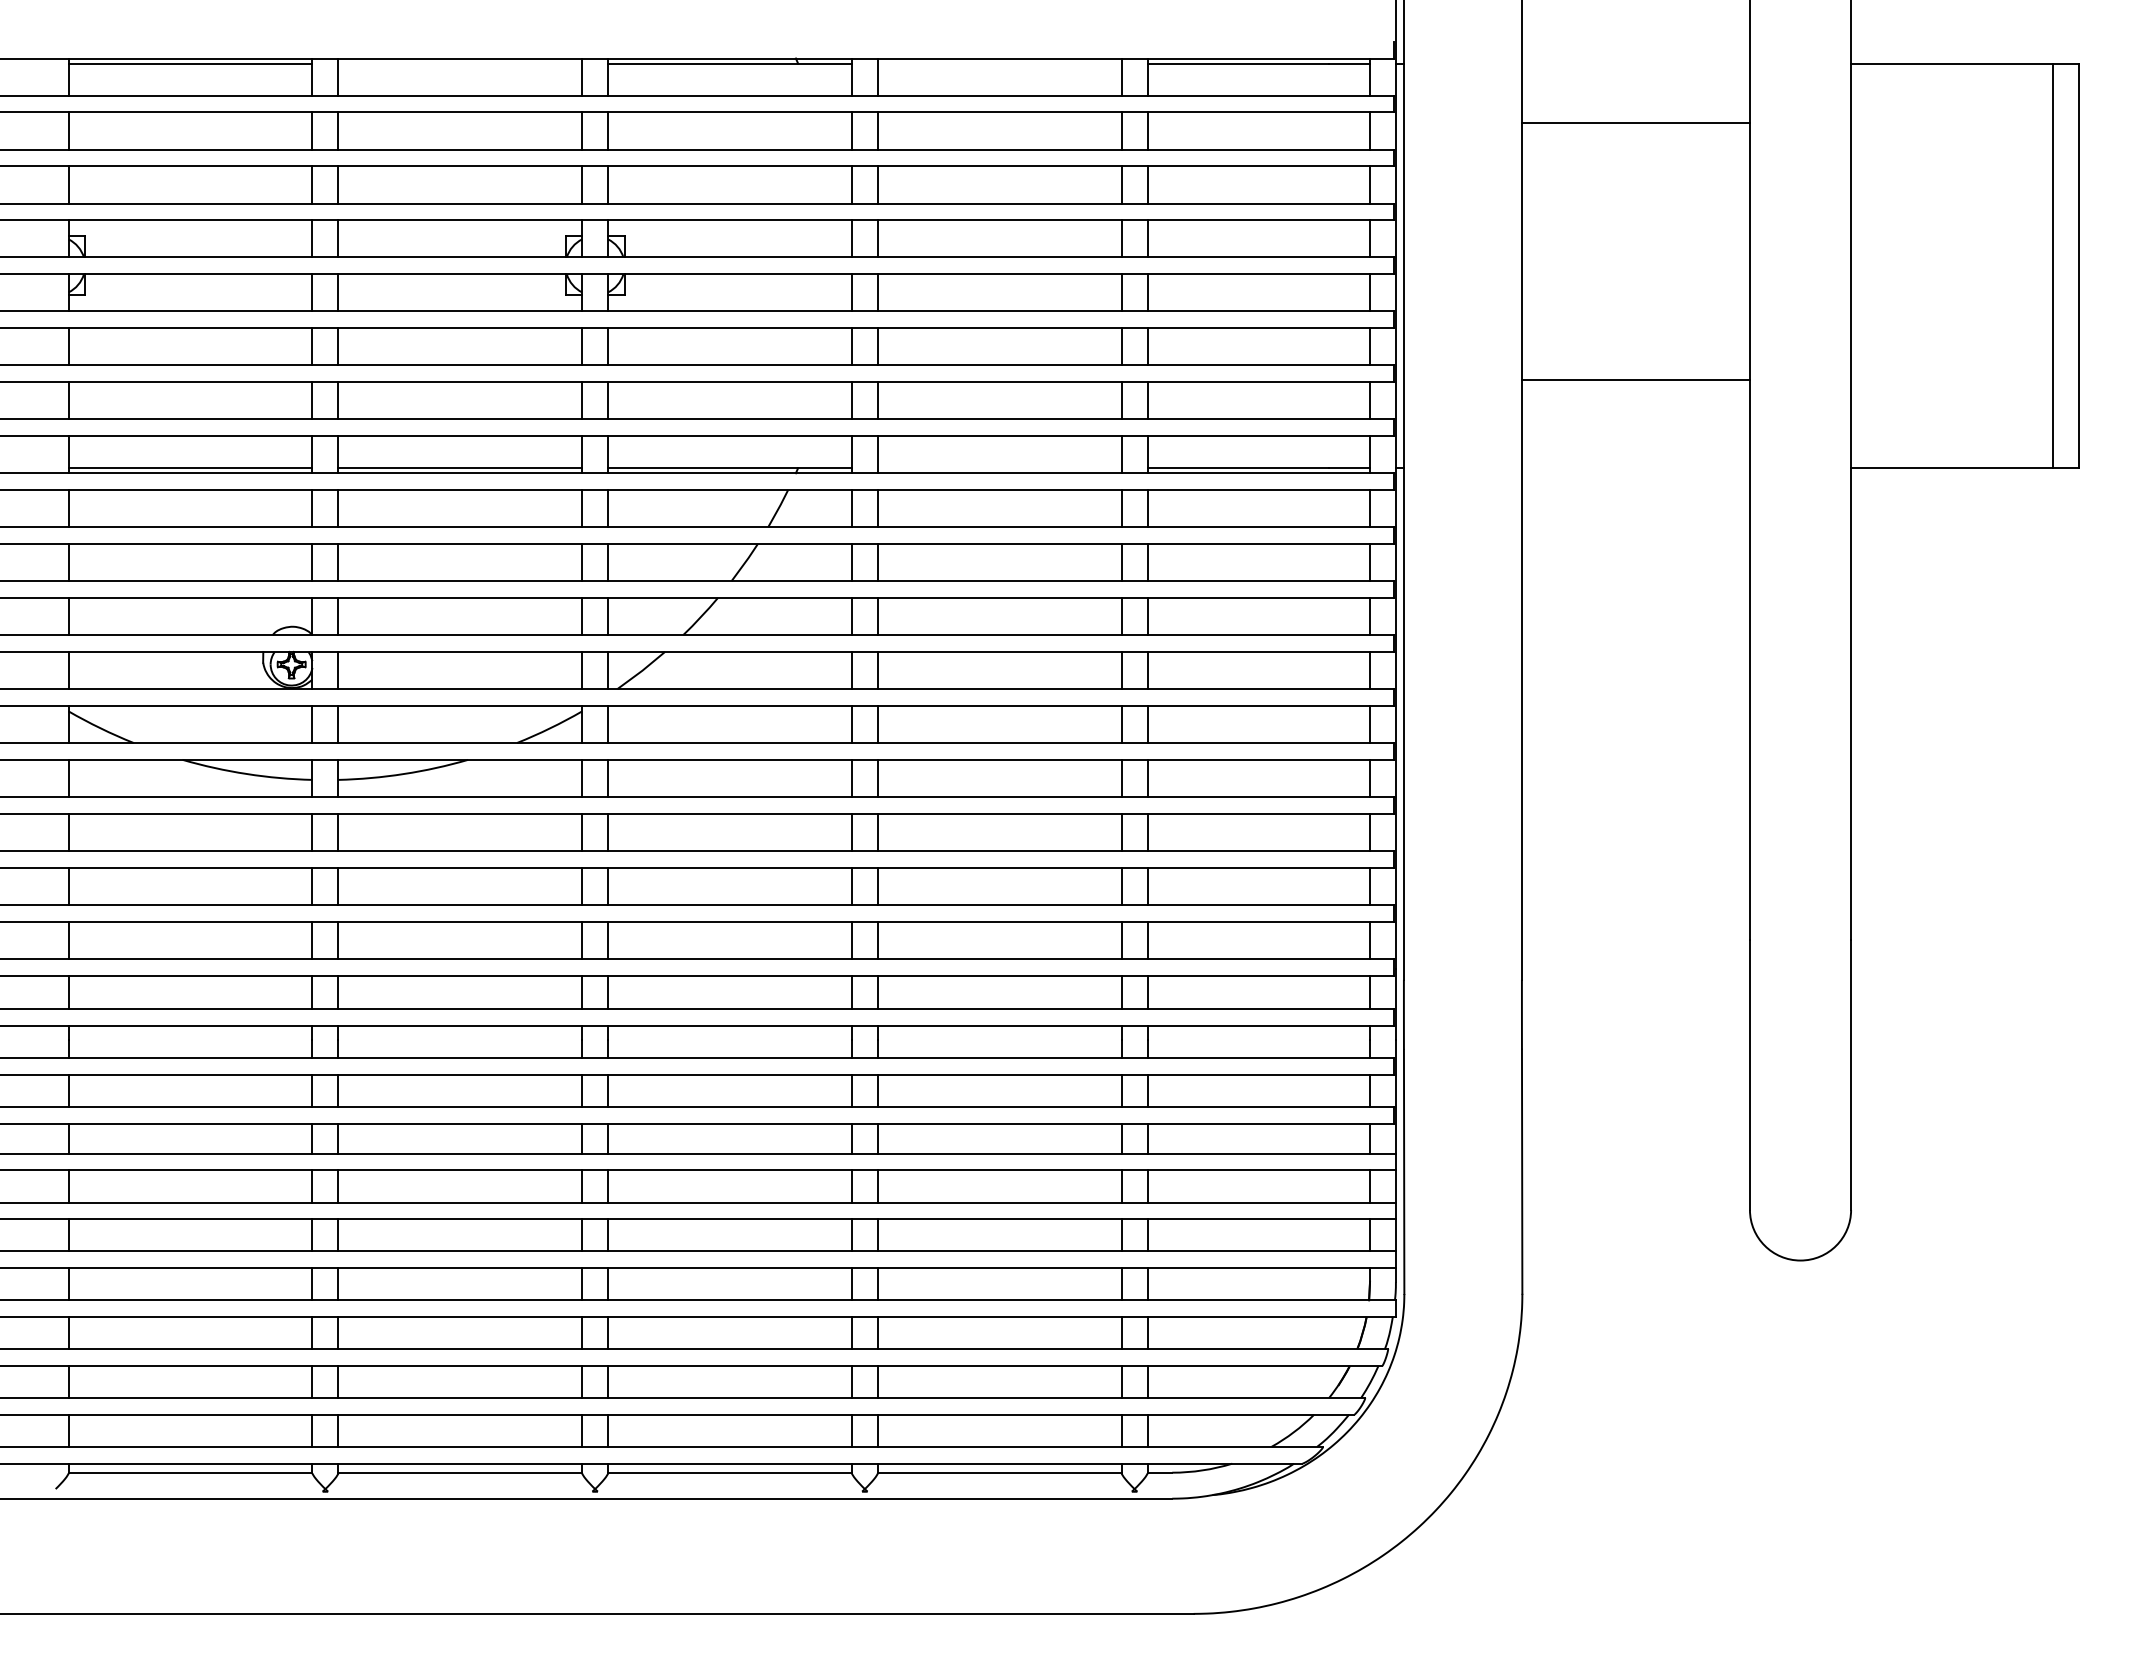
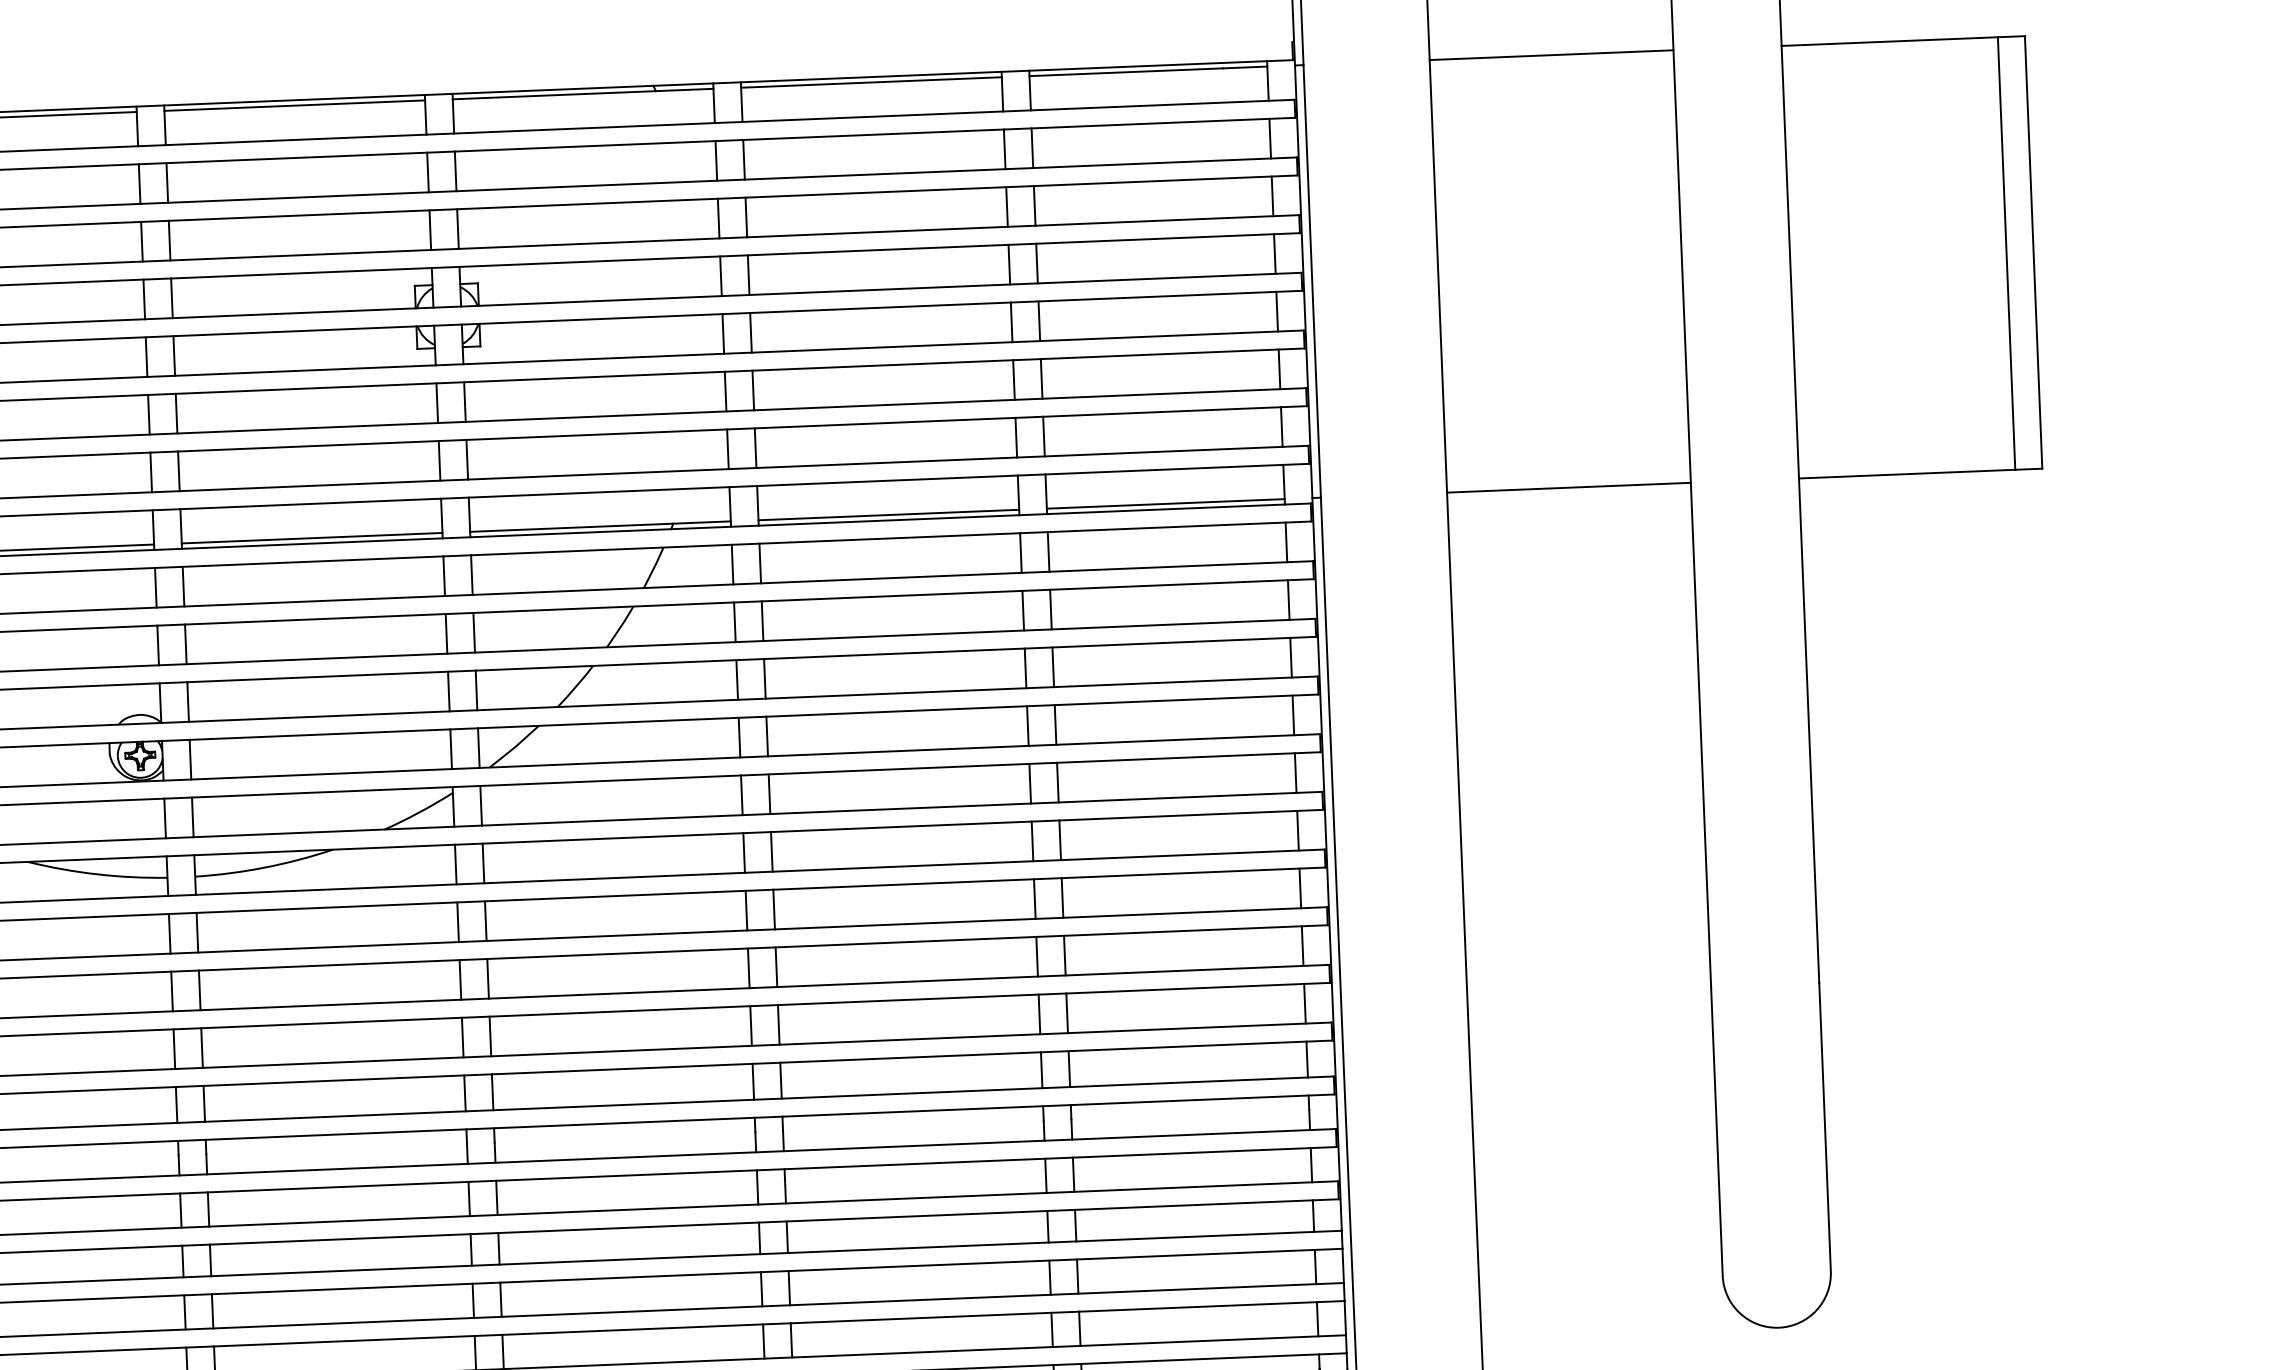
line: (460, 63) -> (295, 105), added
line: (999, 63) -> (871, 82), added
line: (1635, 122) -> (1551, 55), moved
line: (1635, 380) -> (1568, 488), moved
line: (999, 468) -> (888, 515), added

